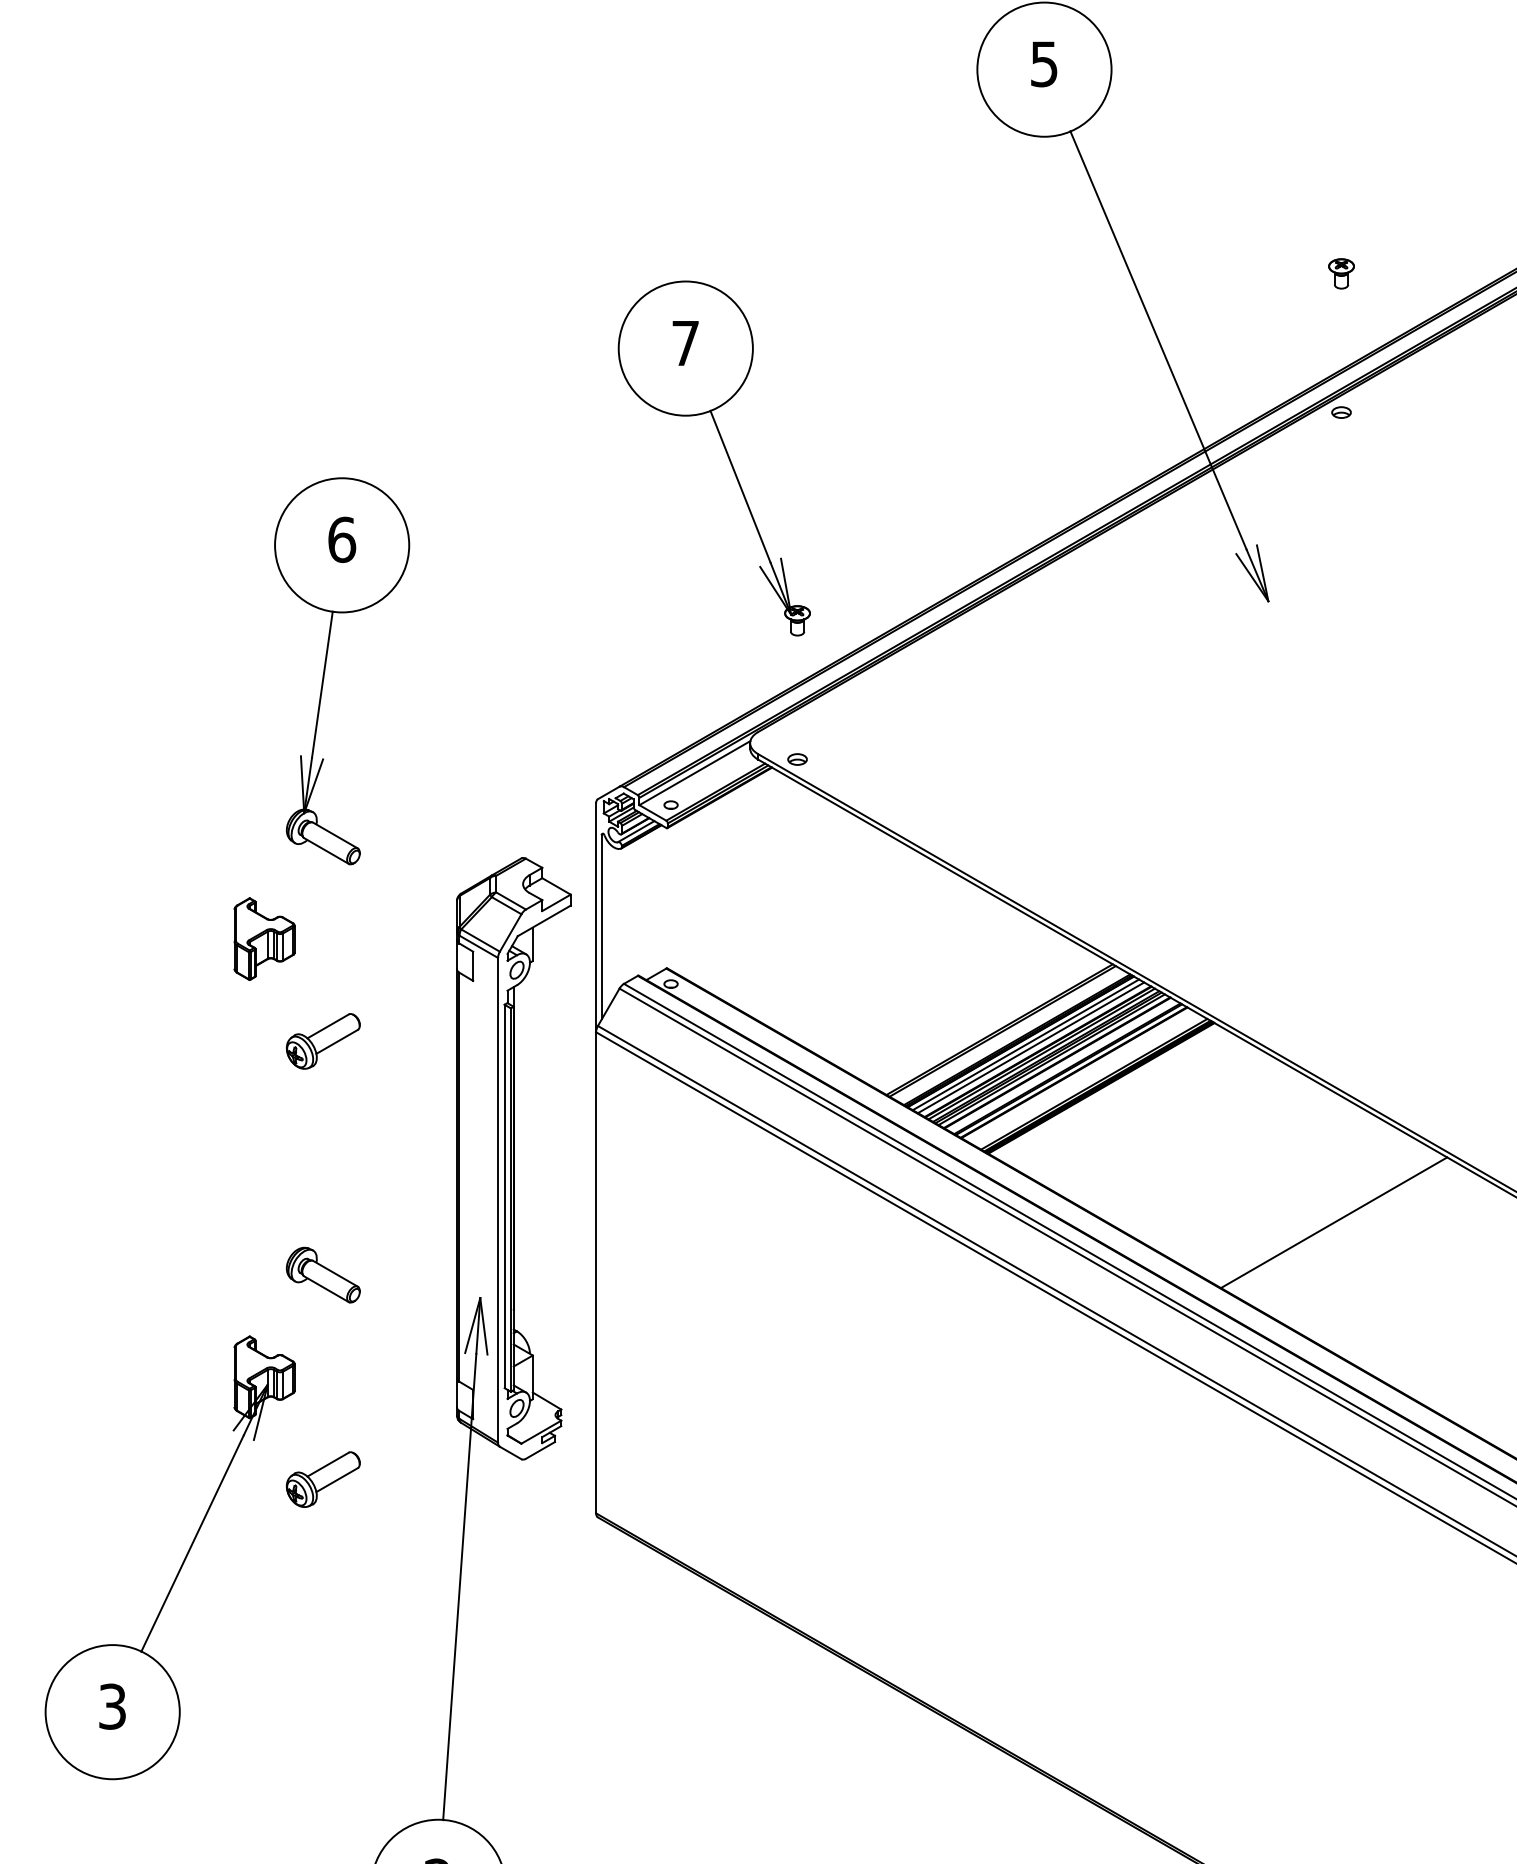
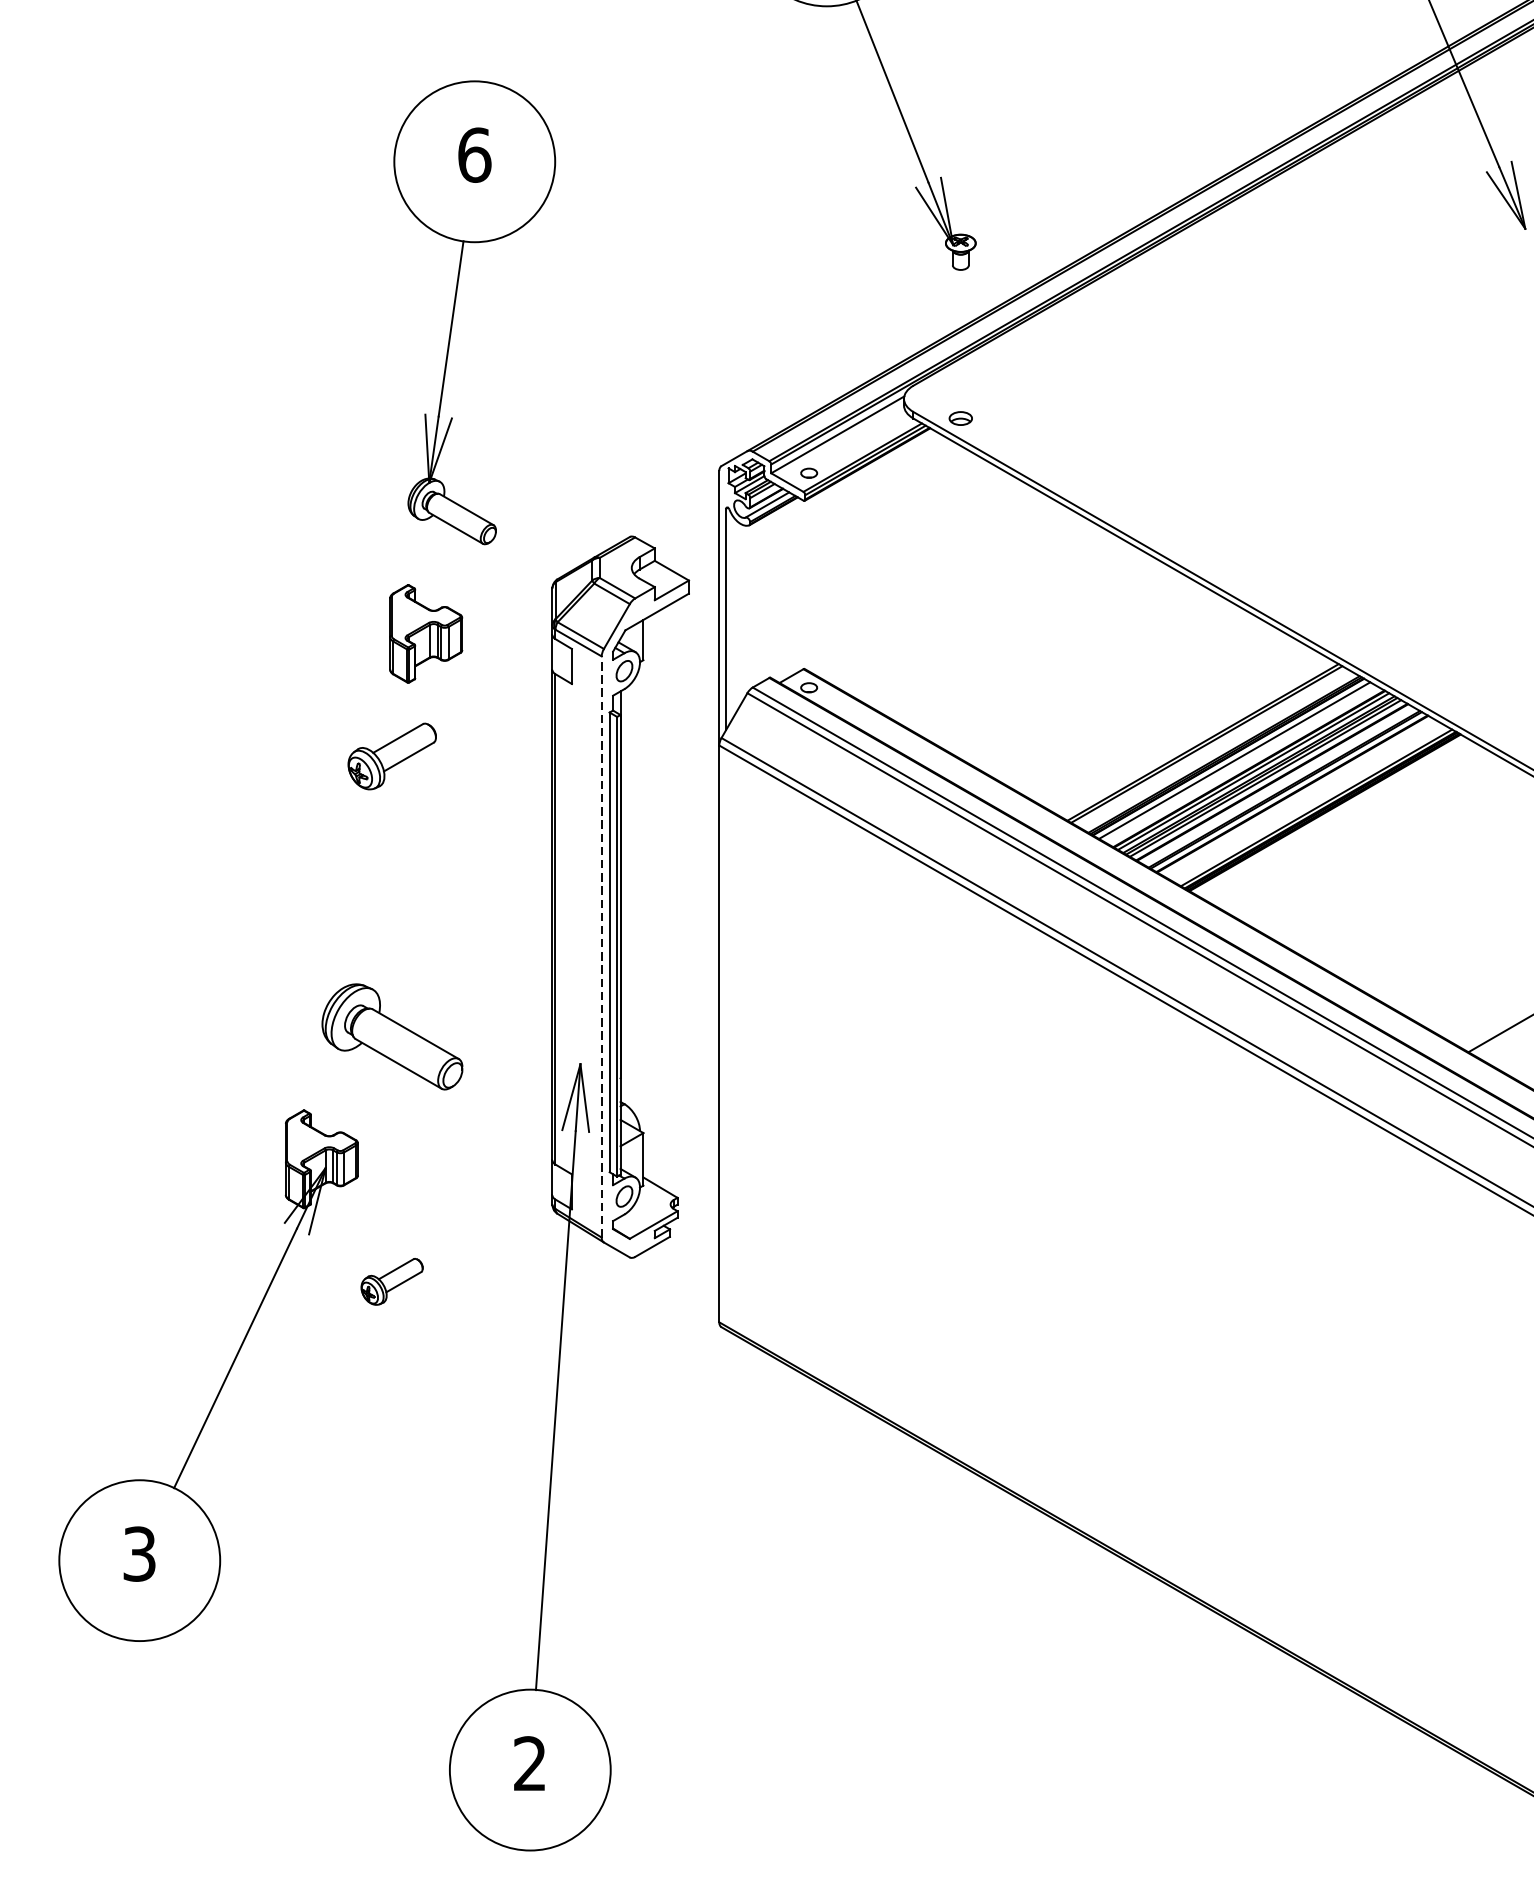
part: (325, 671) -> (454, 313), moved
part: (264, 938) -> (426, 633), moved
line: (1031, 1047) -> (1241, 763), removed
line: (498, 1199) -> (602, 946), solid -> dashed
part: (322, 1274) -> (391, 1035), size x1.6
part: (322, 1479) -> (391, 1281), size x0.7

